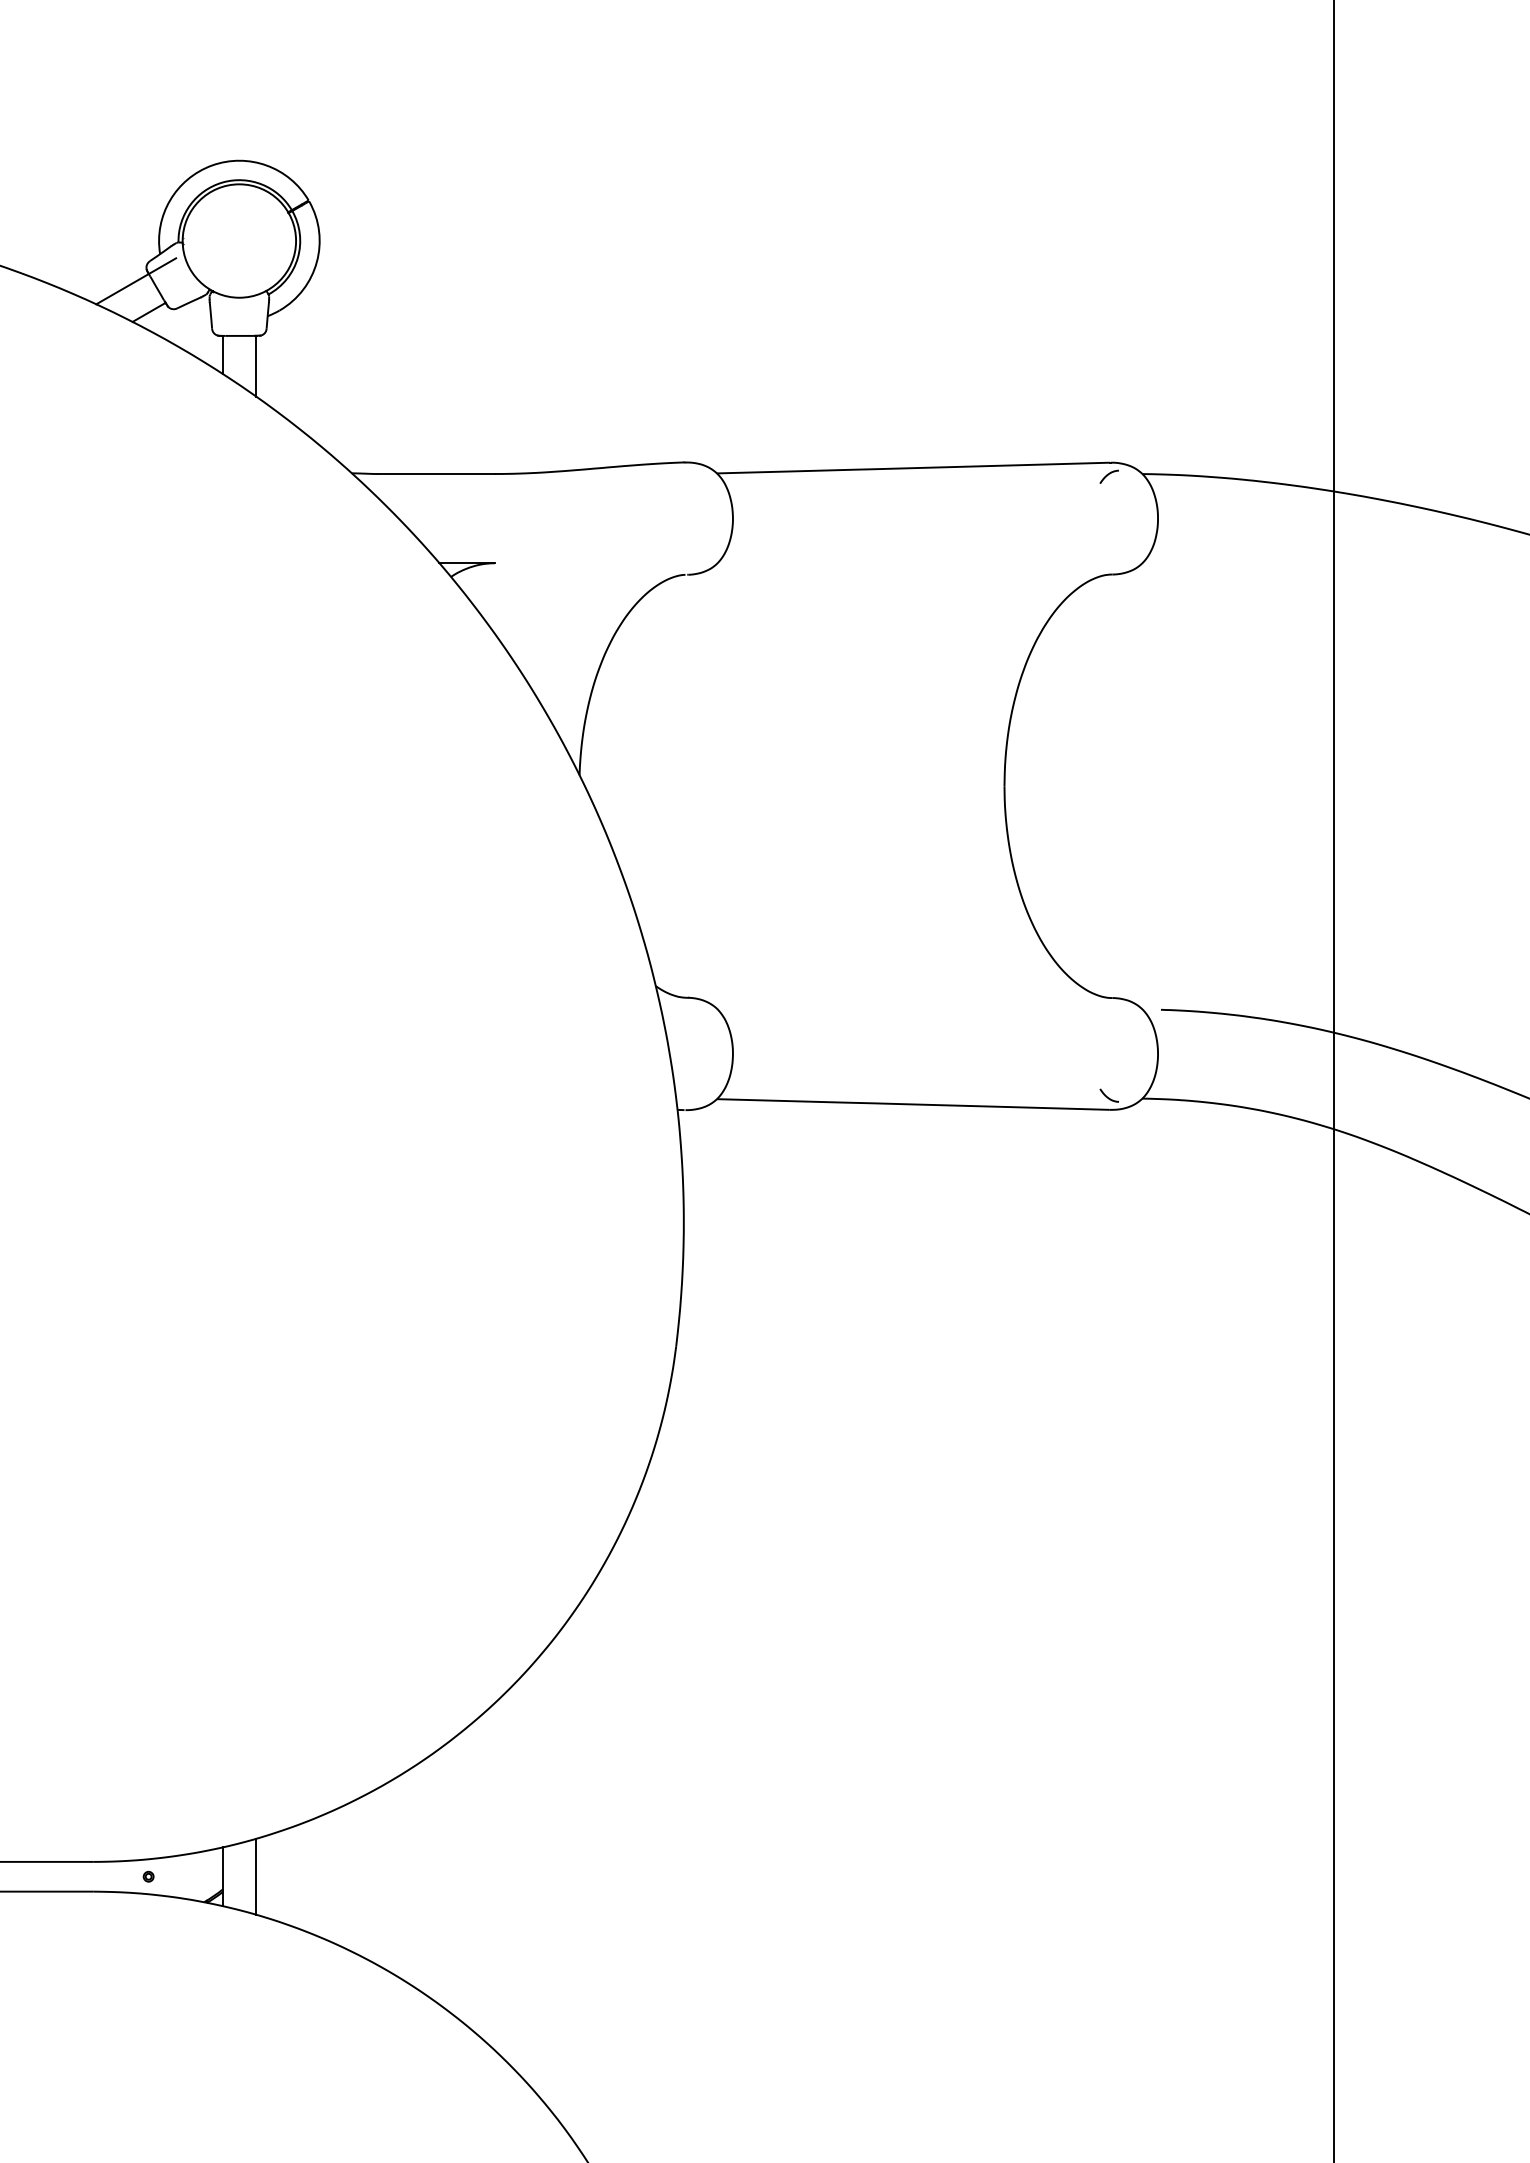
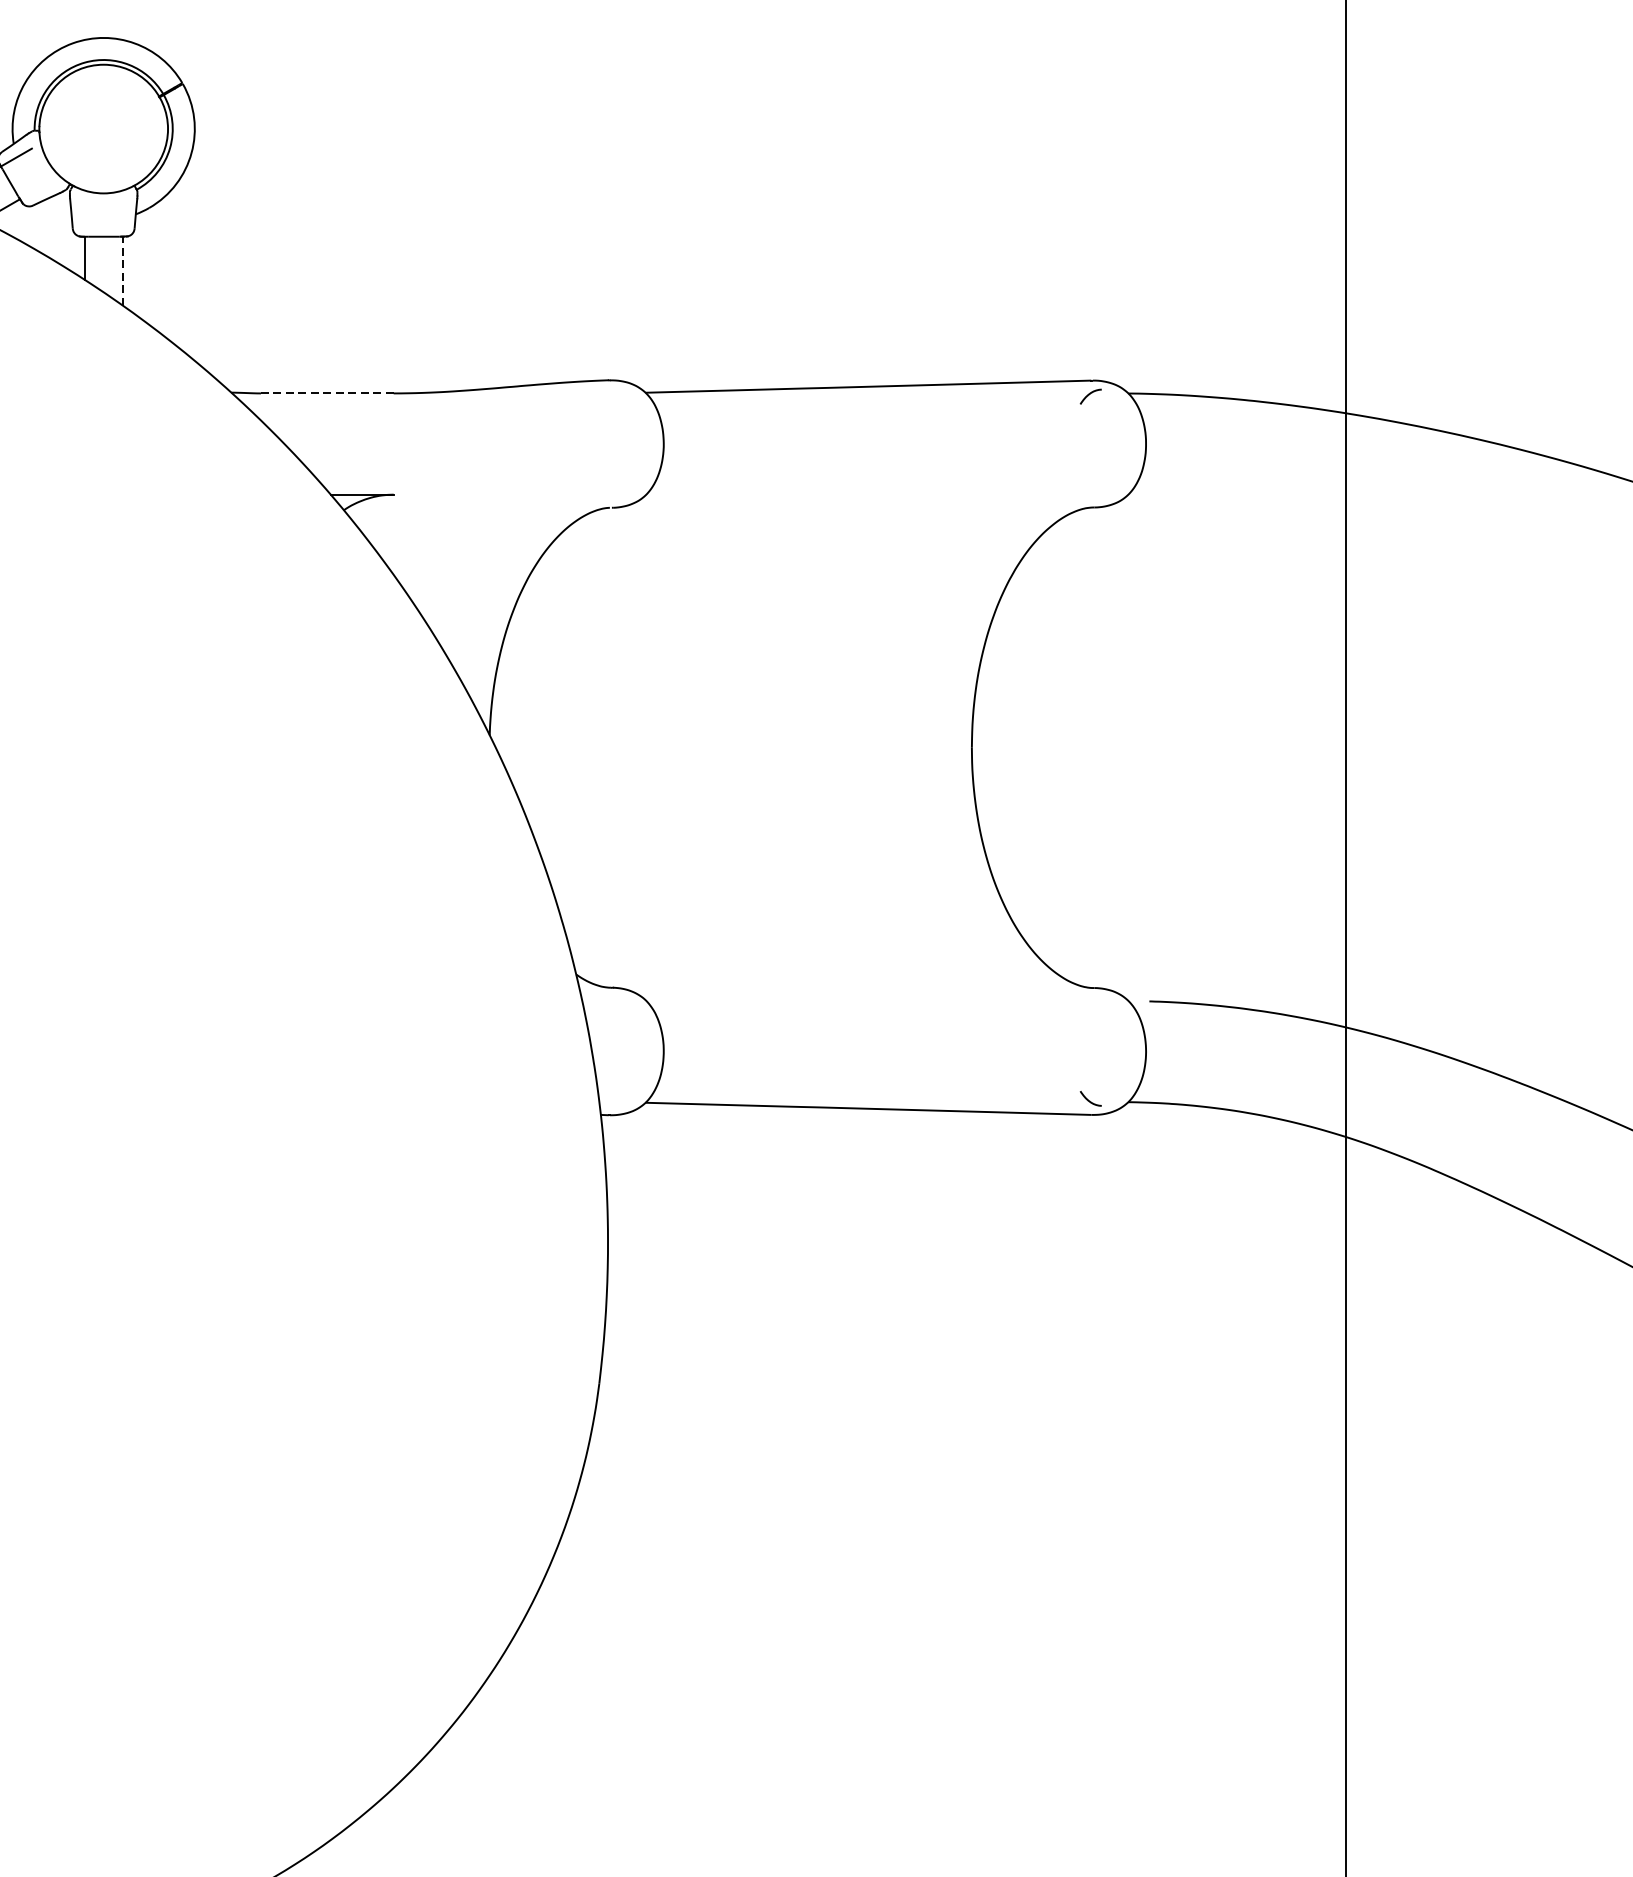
line: (256, 365) -> (123, 270), solid -> dashed
line: (435, 474) -> (326, 393), solid -> dashed

